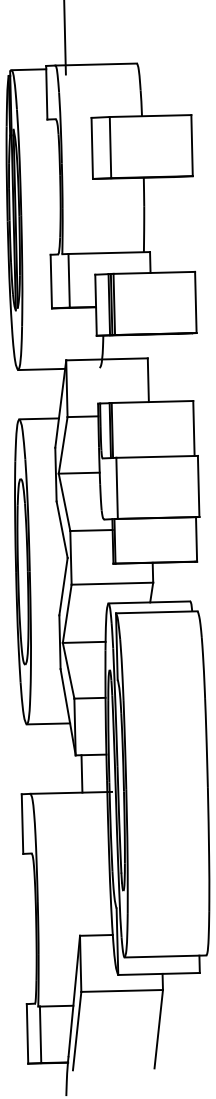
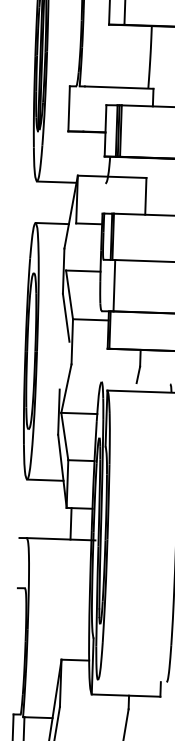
line: (68, 280) -> (83, 108), removed
line: (62, 445) -> (70, 247), removed
line: (112, 583) -> (105, 365), removed
line: (63, 586) -> (64, 365), removed
line: (149, 602) -> (136, 383), removed
line: (22, 823) -> (18, 562), removed
line: (165, 956) -> (132, 681), removed
line: (121, 990) -> (93, 707), removed

